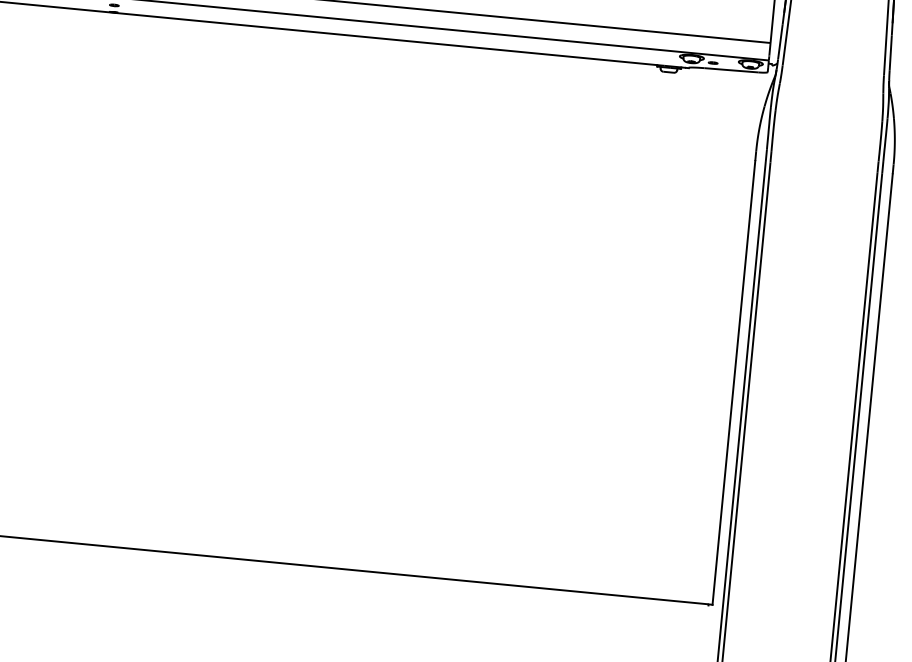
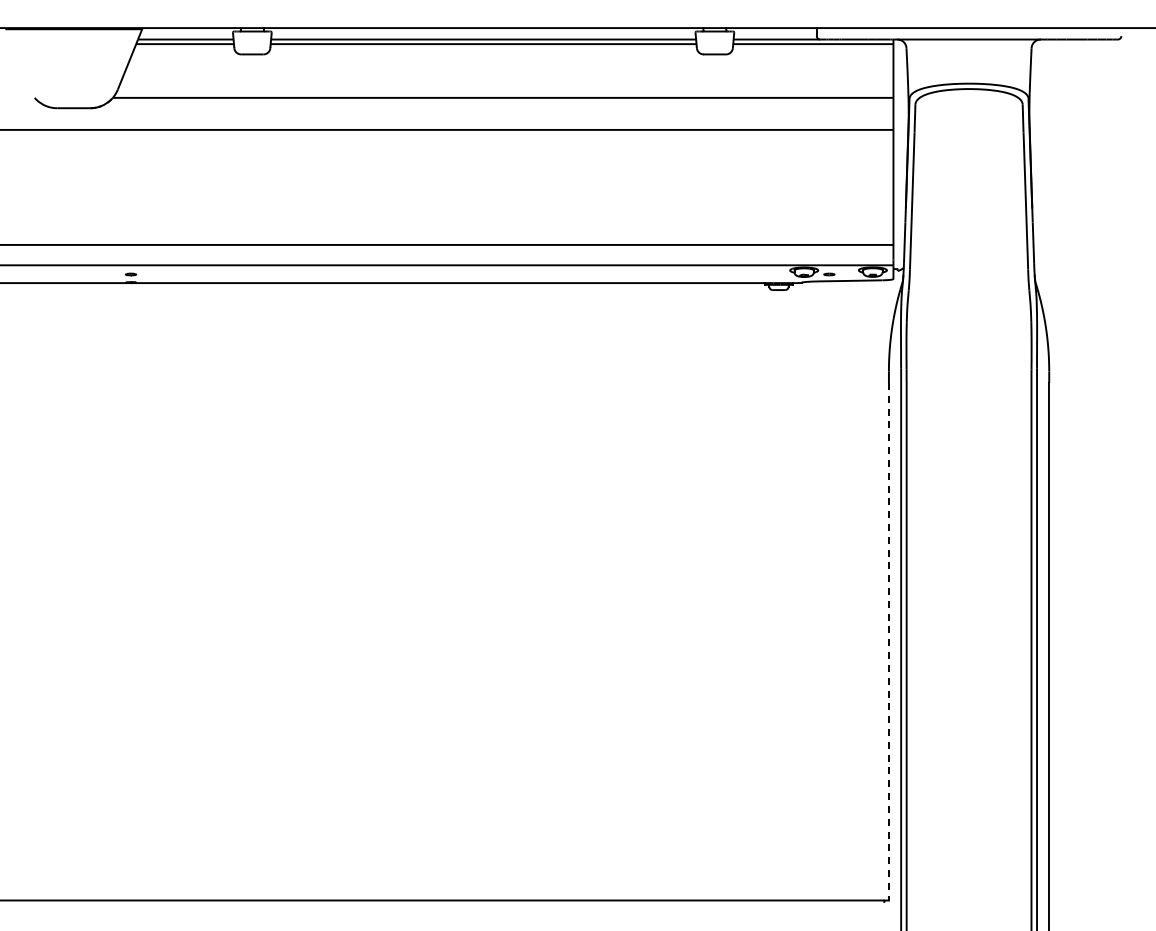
line: (733, 382) -> (888, 641), solid -> dashed

